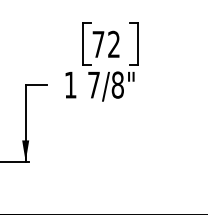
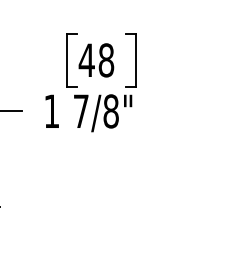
text: (106, 44) -> (96, 60), 72 -> 48

